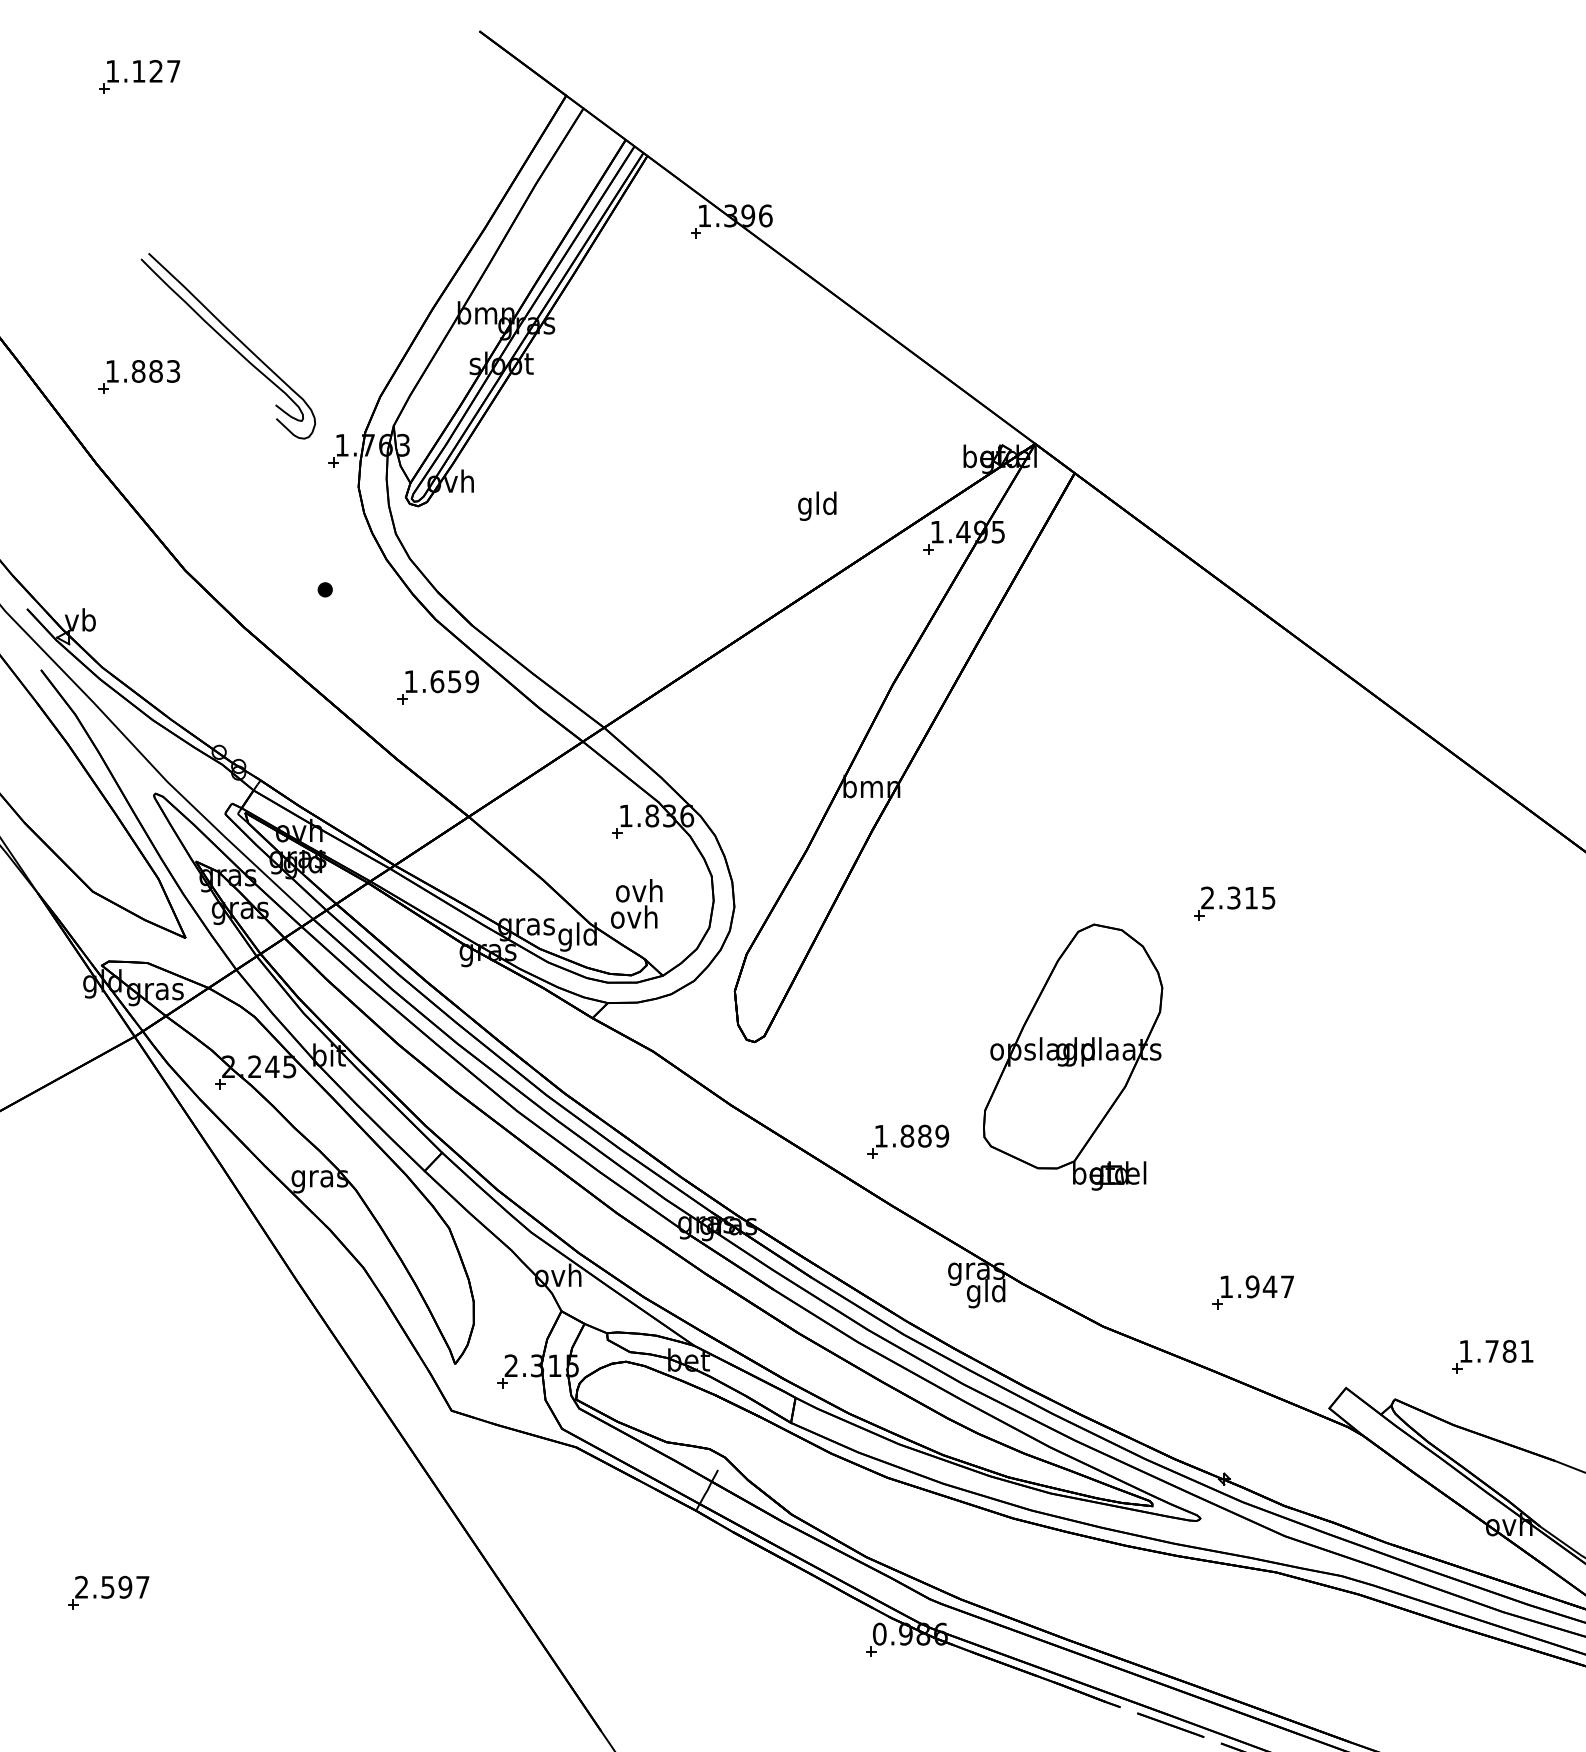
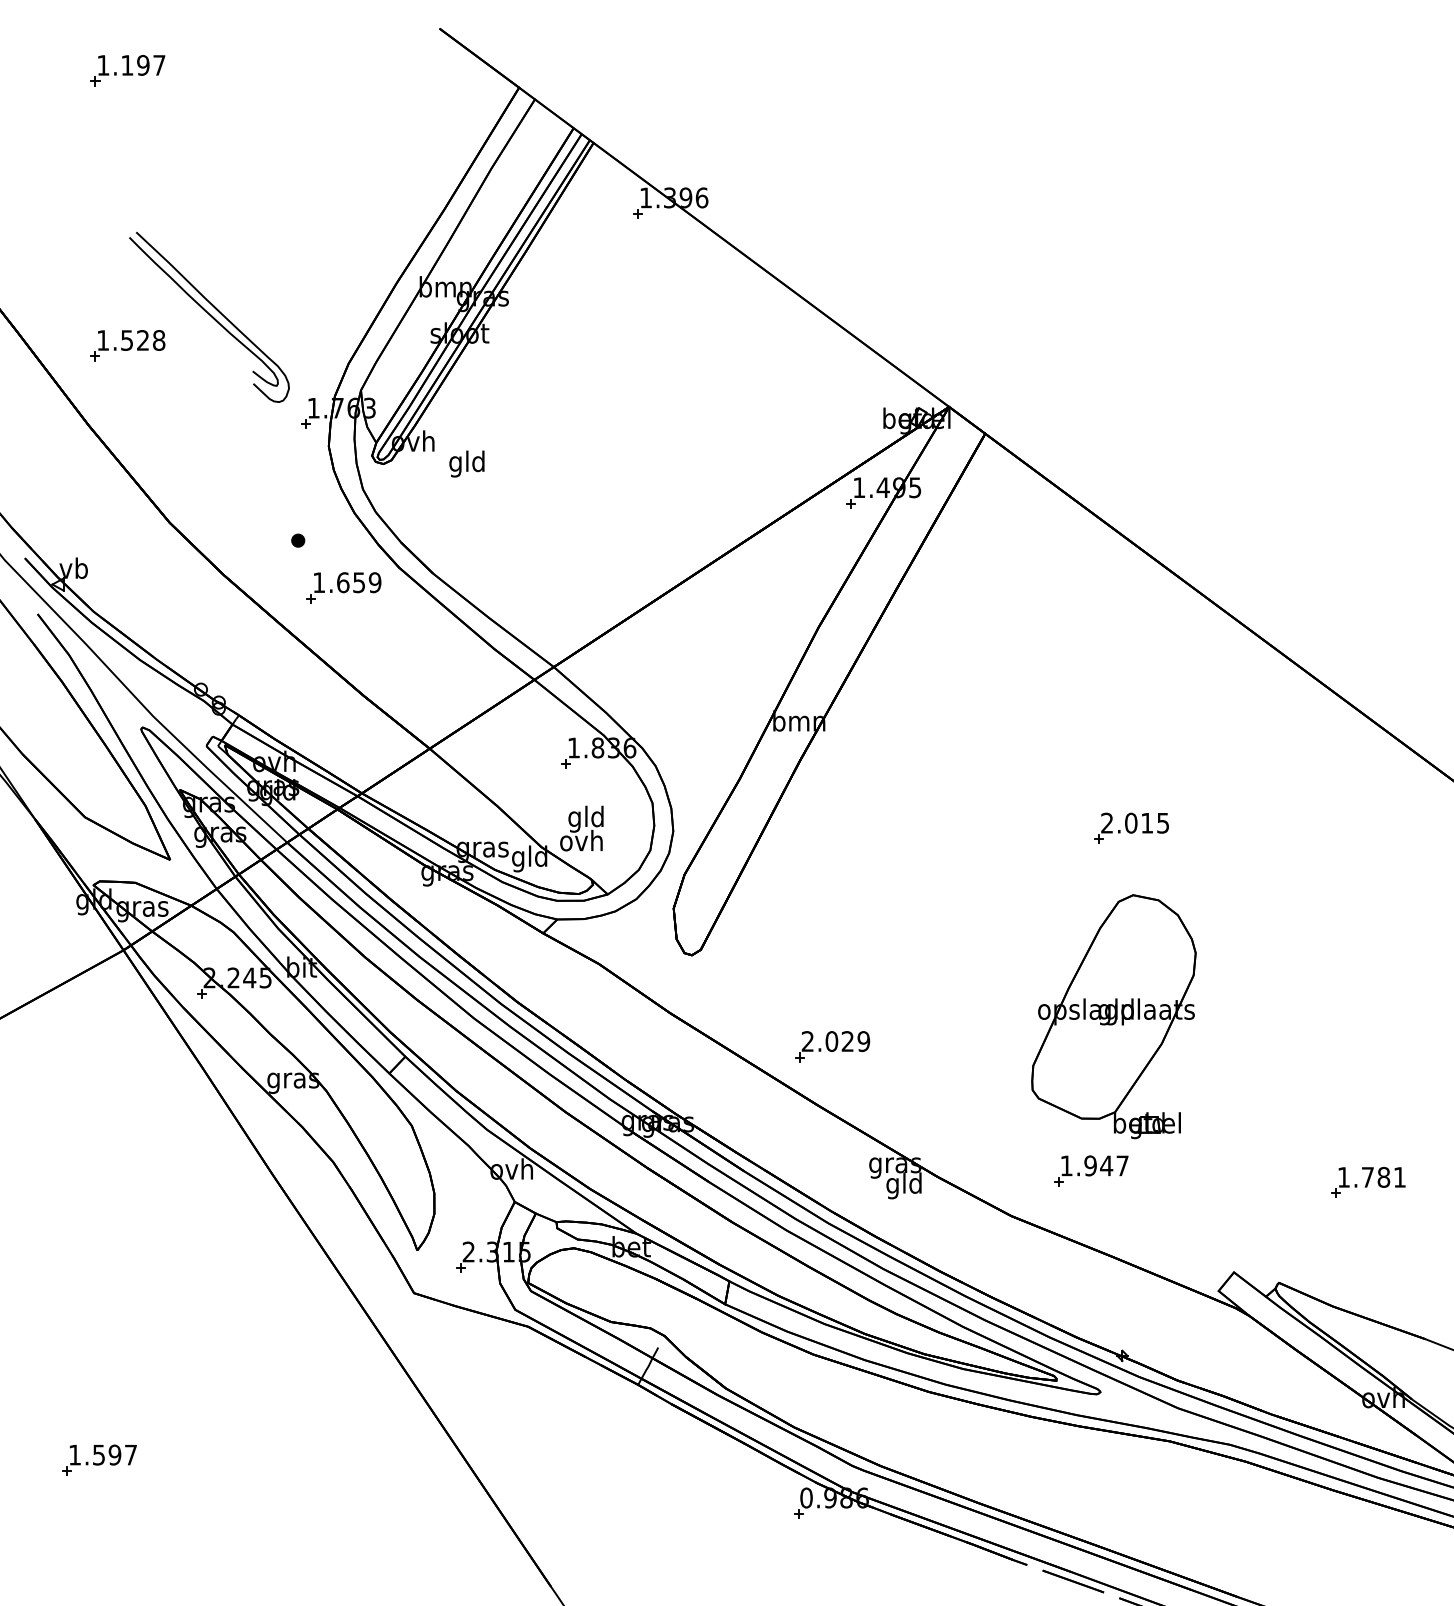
text: (156, 71) -> (143, 65), 1.127 -> 1.197
text: (155, 371) -> (142, 340), 1.883 -> 1.528
text: (817, 505) -> (467, 463), moved
part: (437, 687) -> (343, 588), moved
text: (639, 893) -> (586, 819), ovh -> gld
text: (1233, 897) -> (1130, 822), 2.315 -> 2.015
part: (1073, 1056) -> (1114, 1016), moved
text: (902, 1135) -> (827, 1040), 1.889 -> 2.029
part: (1252, 1292) -> (1090, 1171), moved
part: (1492, 1356) -> (1368, 1182), moved
text: (81, 1586) -> (74, 1454), 2.597 -> 1.597

